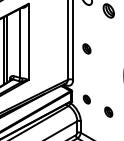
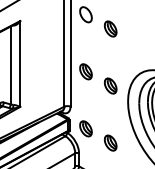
part: (86, 48) -> (85, 71), size x1.43
part: (108, 61) -> (110, 85), added
part: (86, 99) -> (85, 128), size x1.67
part: (108, 111) -> (110, 142), size x1.43

